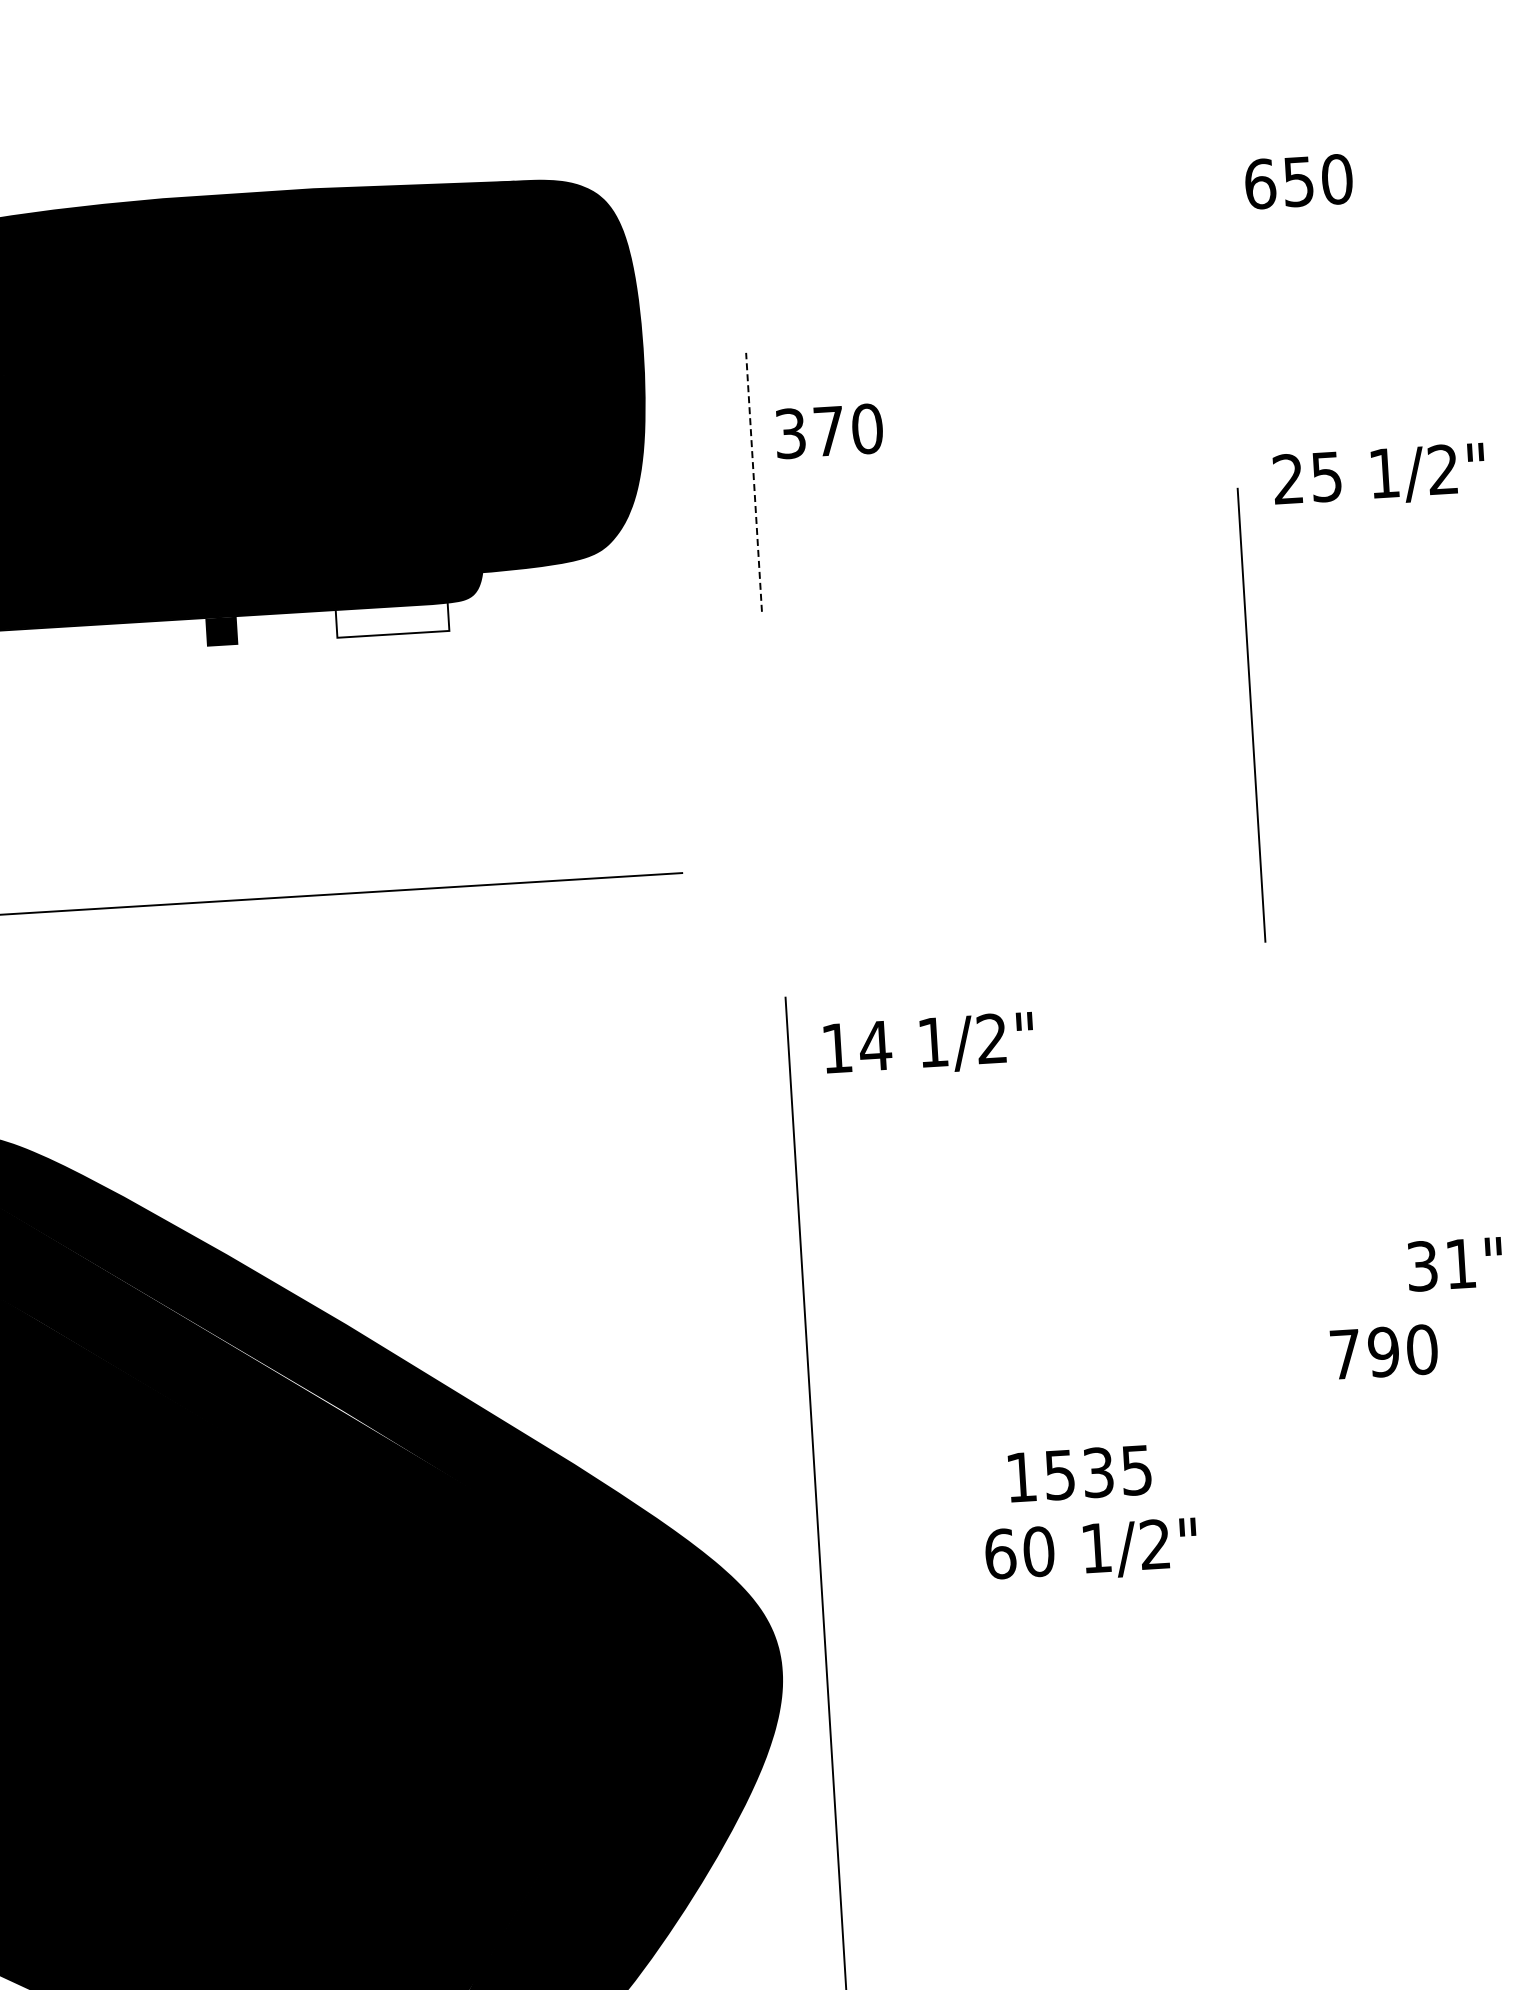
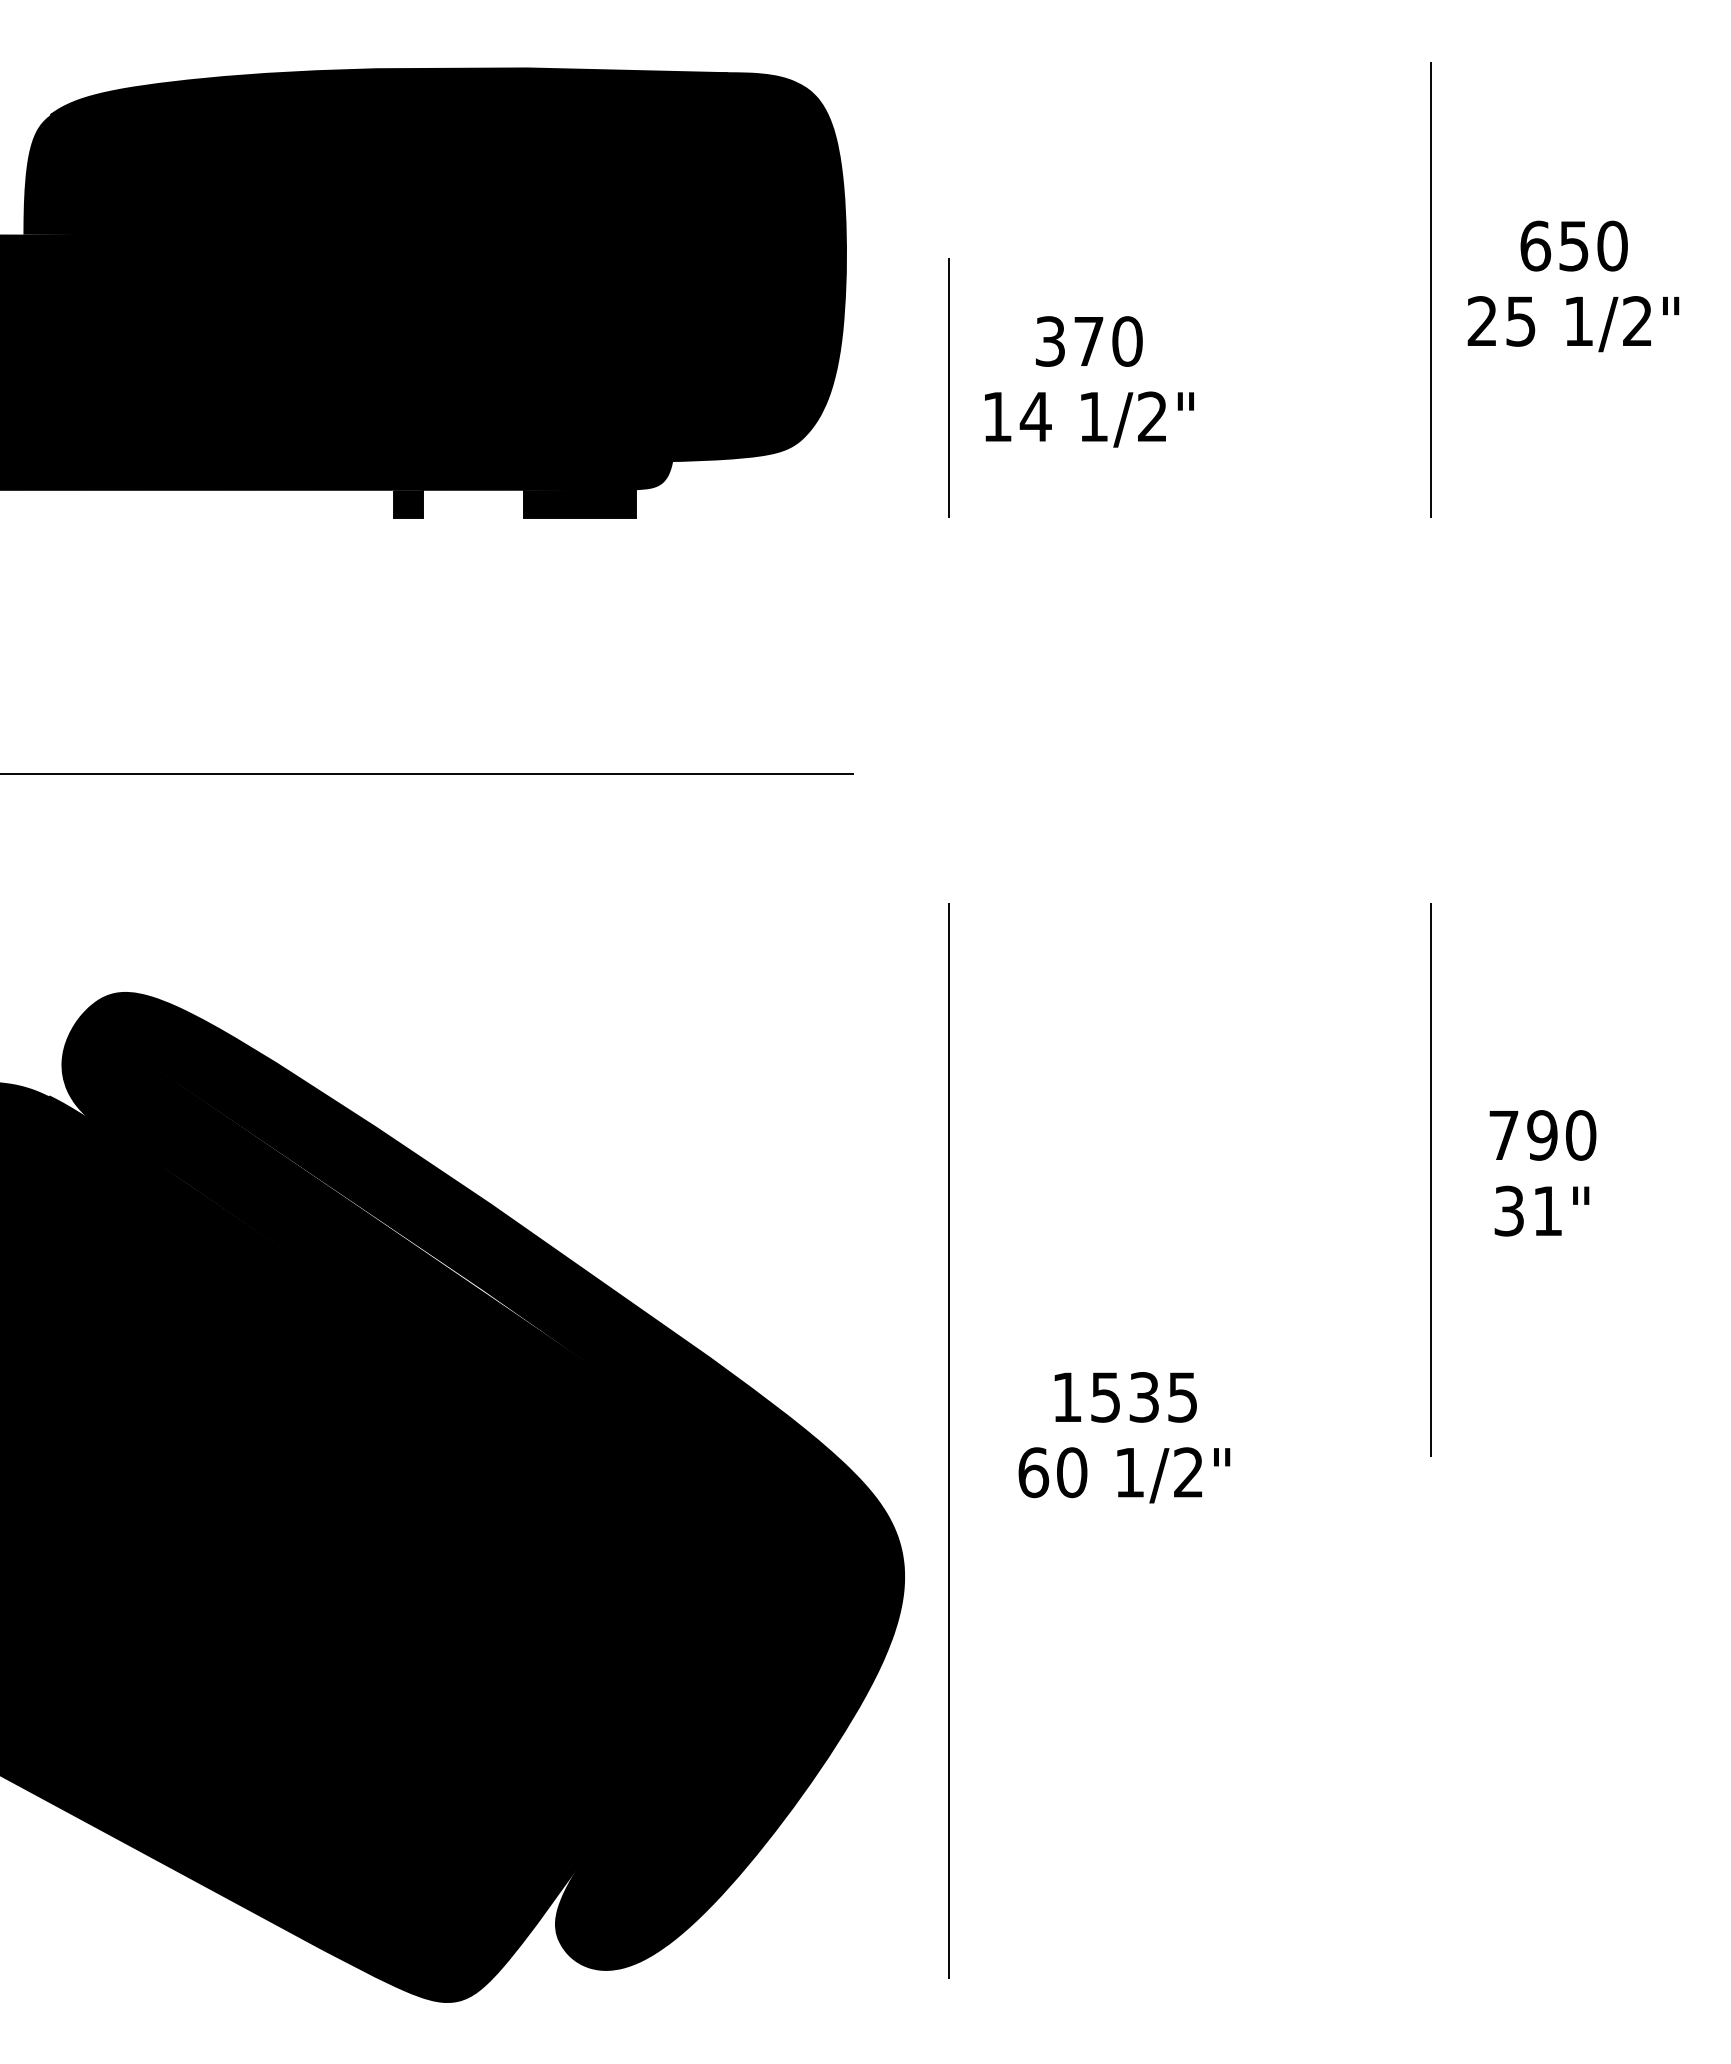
text: (1298, 181) -> (1573, 245), moved
text: (829, 431) -> (1089, 341), moved
text: (1379, 476) -> (1573, 324), moved
line: (754, 481) -> (949, 387), dashed -> solid
fill: (392, 620) -> (579, 503), added
line: (1250, 715) -> (1430, 289), moved
text: (929, 1045) -> (1089, 419), moved
line: (1282, 1243) -> (1430, 1179), added
text: (1454, 1263) -> (1541, 1210), moved
text: (1383, 1352) -> (1542, 1135), moved
text: (1079, 1473) -> (1125, 1397), moved
text: (1091, 1551) -> (1124, 1475), moved

